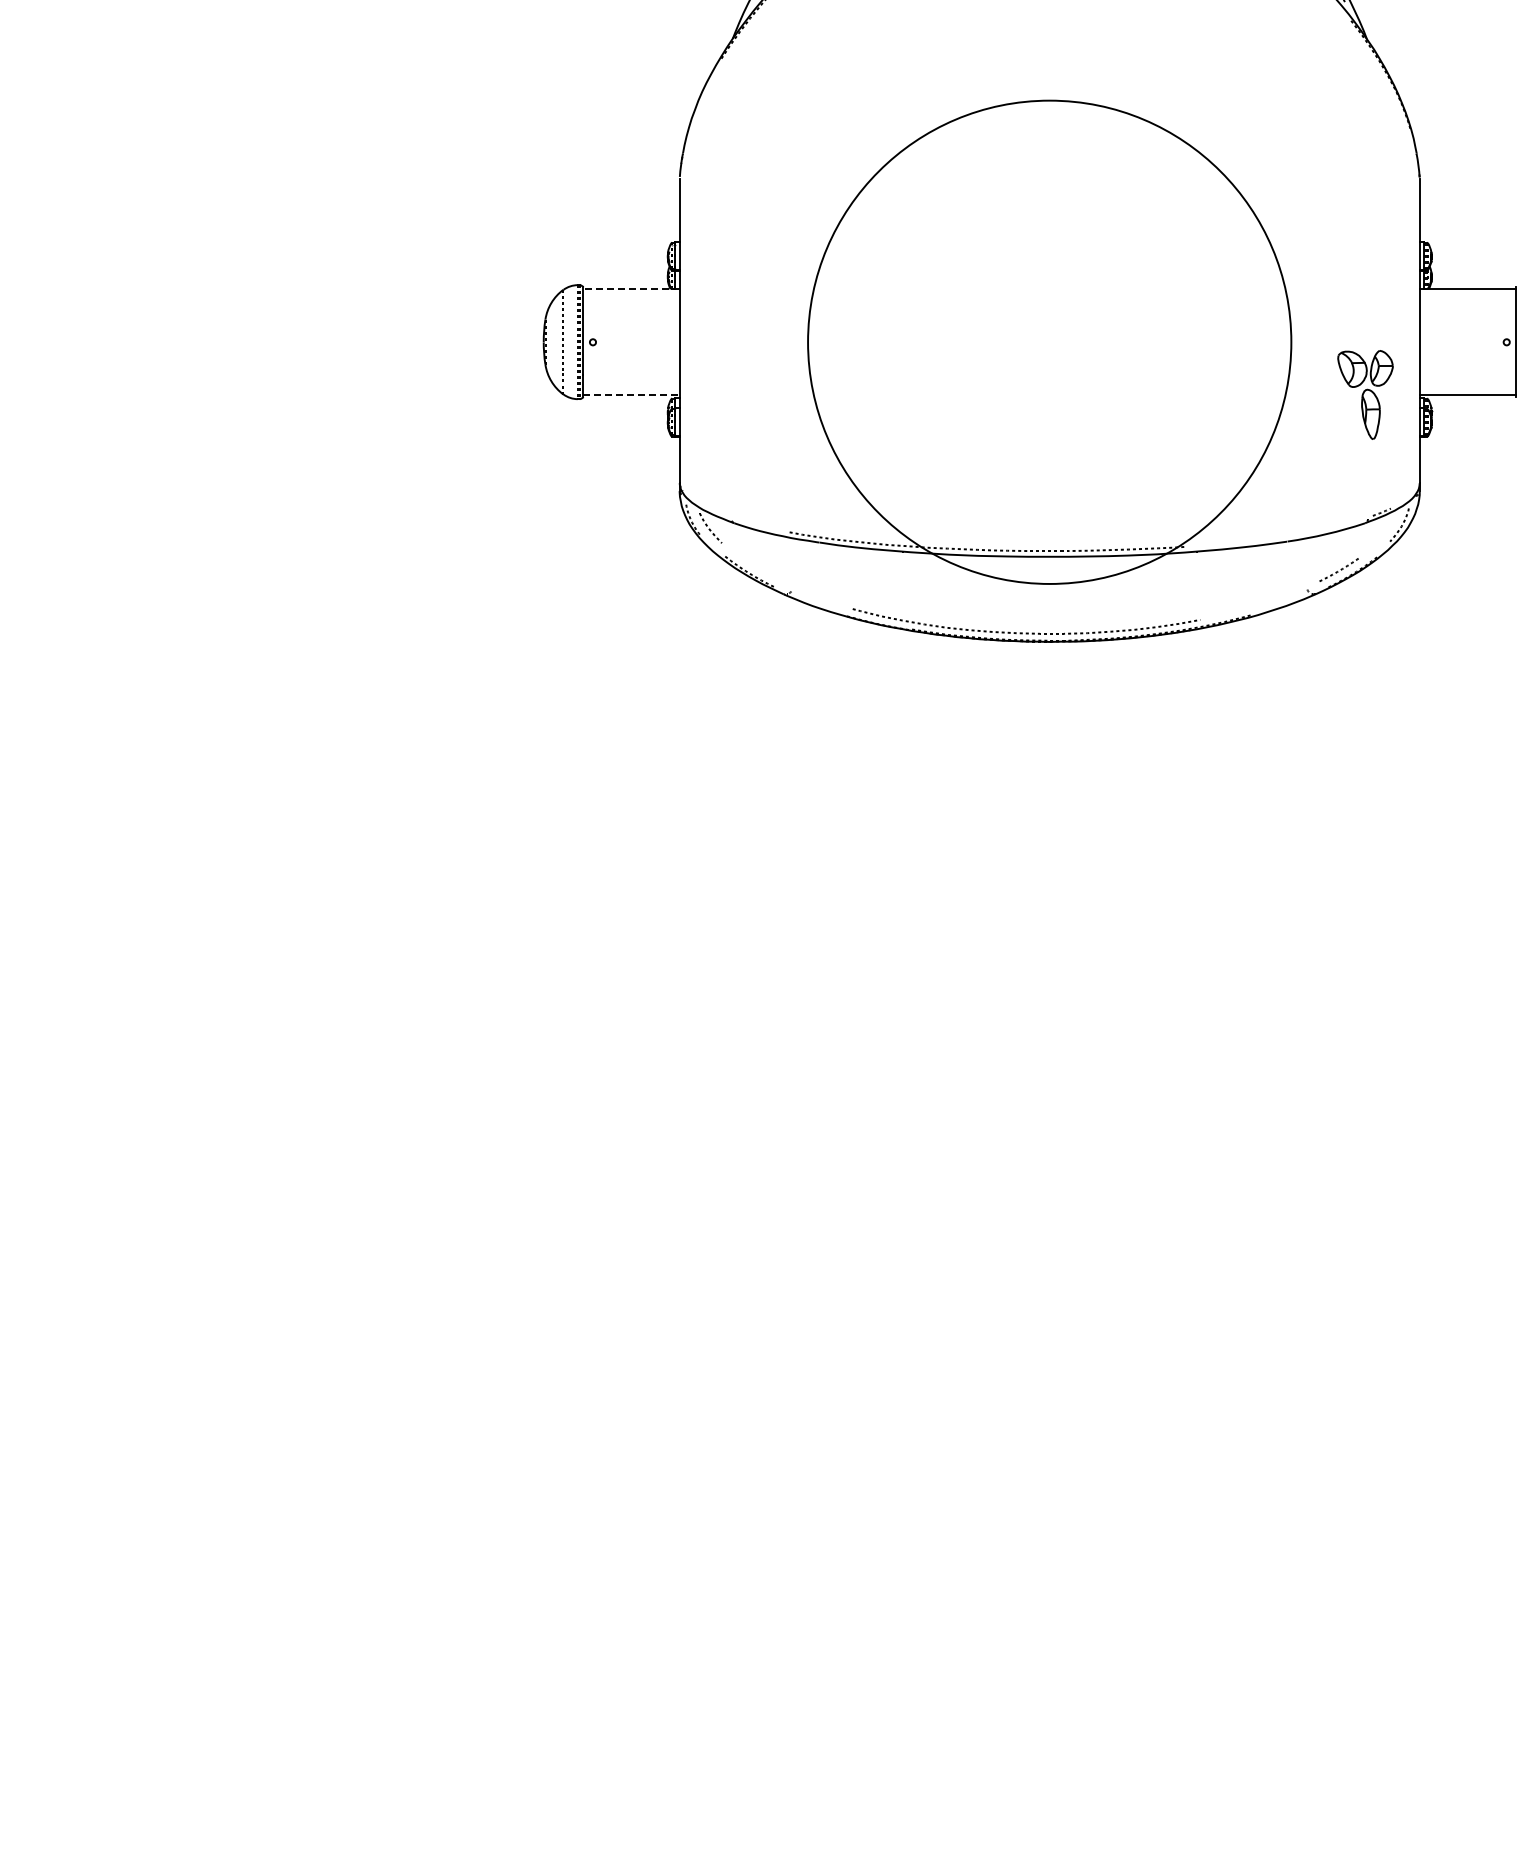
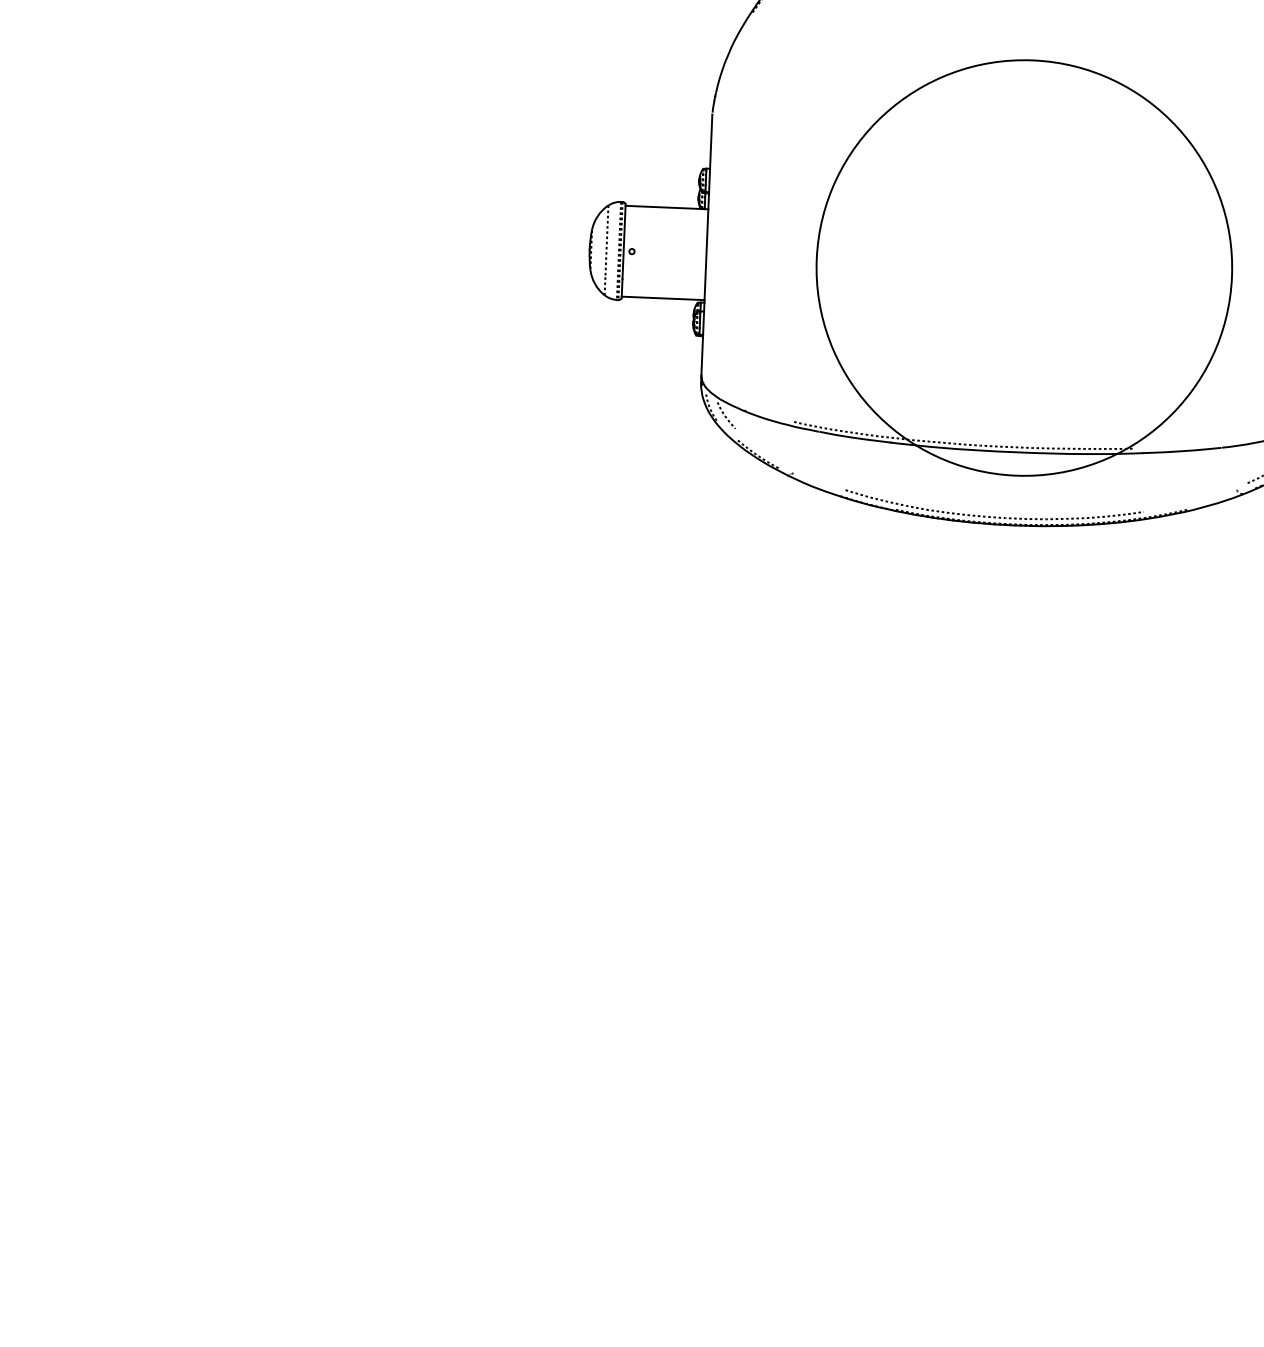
line: (631, 289) -> (666, 207), dashed -> solid
line: (631, 395) -> (663, 298), dashed -> solid

